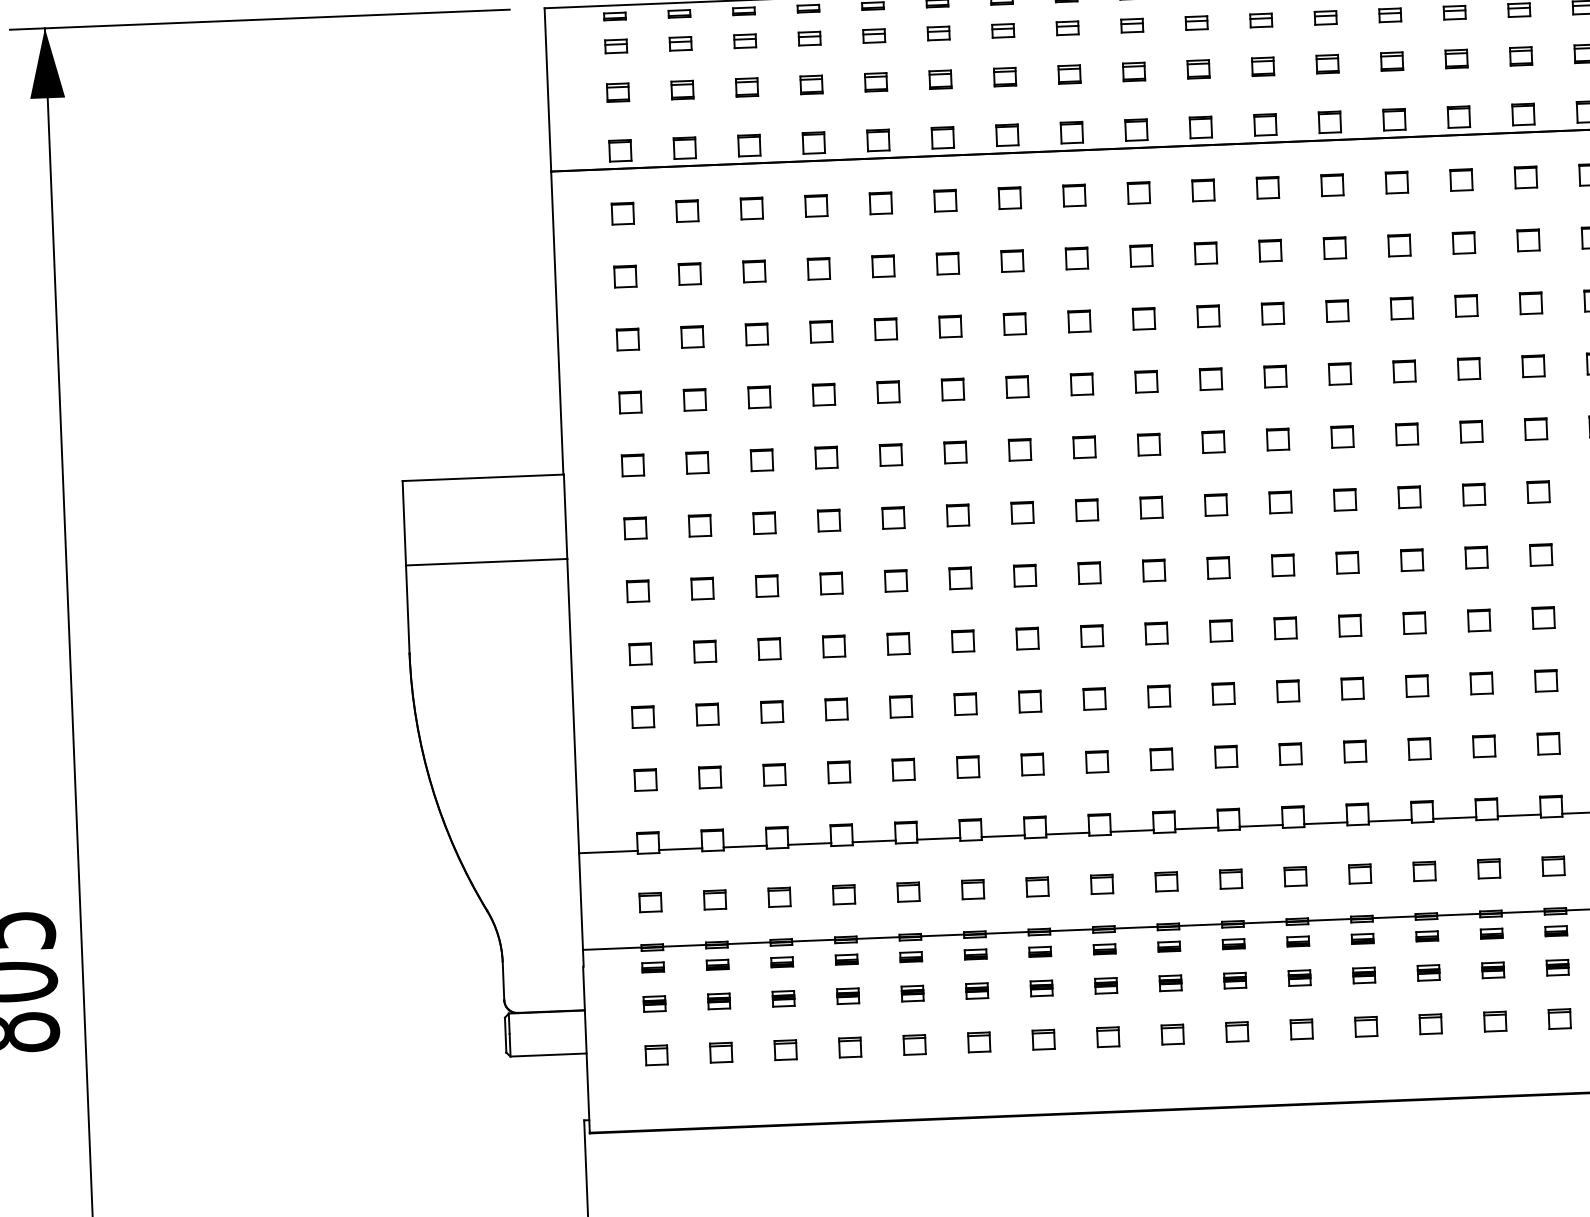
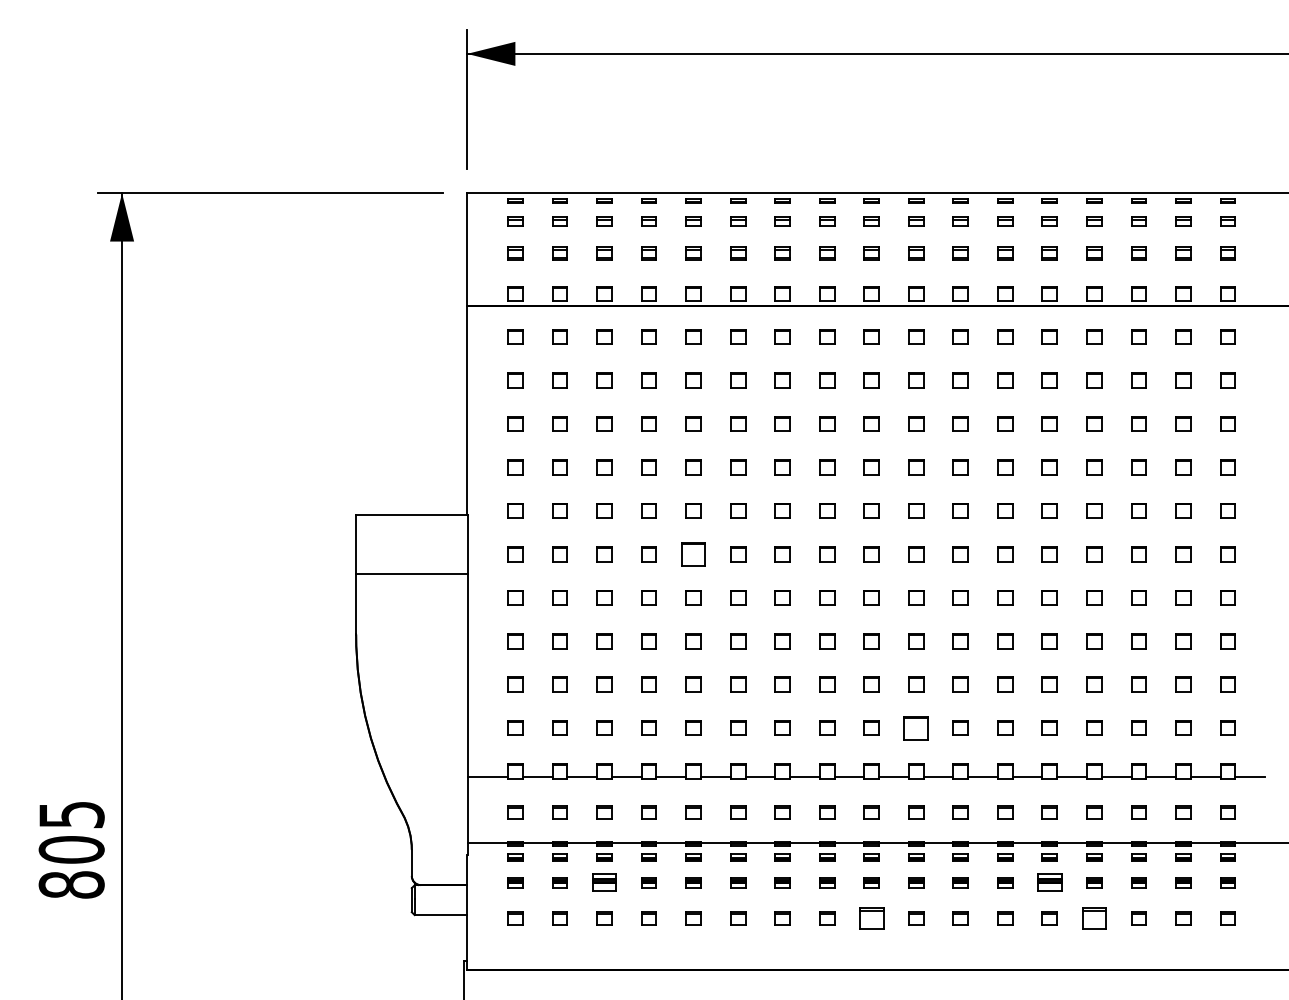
part: (893, 518) -> (693, 554), size x1.6
part: (1226, 755) -> (916, 727), size x1.6
part: (1428, 972) -> (1049, 882), size x1.6
part: (783, 998) -> (604, 882), size x1.6
part: (1495, 1022) -> (1094, 918), size x1.6
part: (1172, 1035) -> (871, 918), size x1.6

